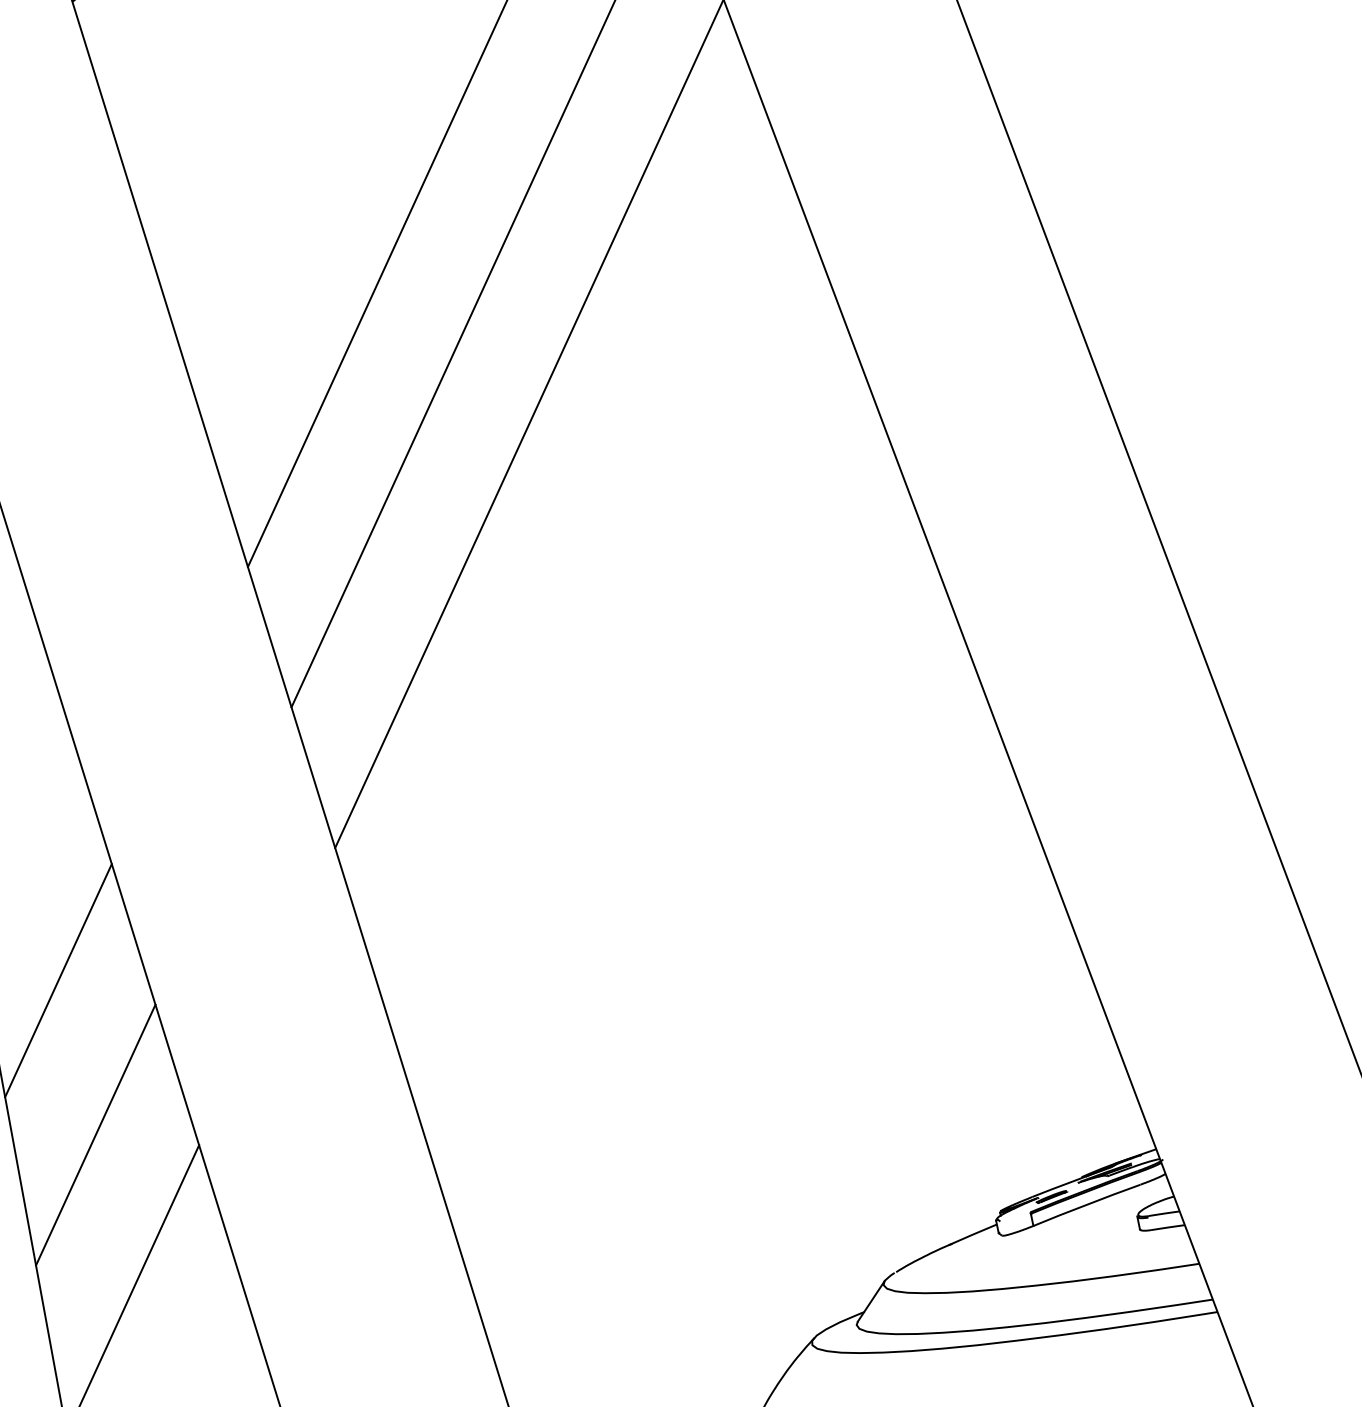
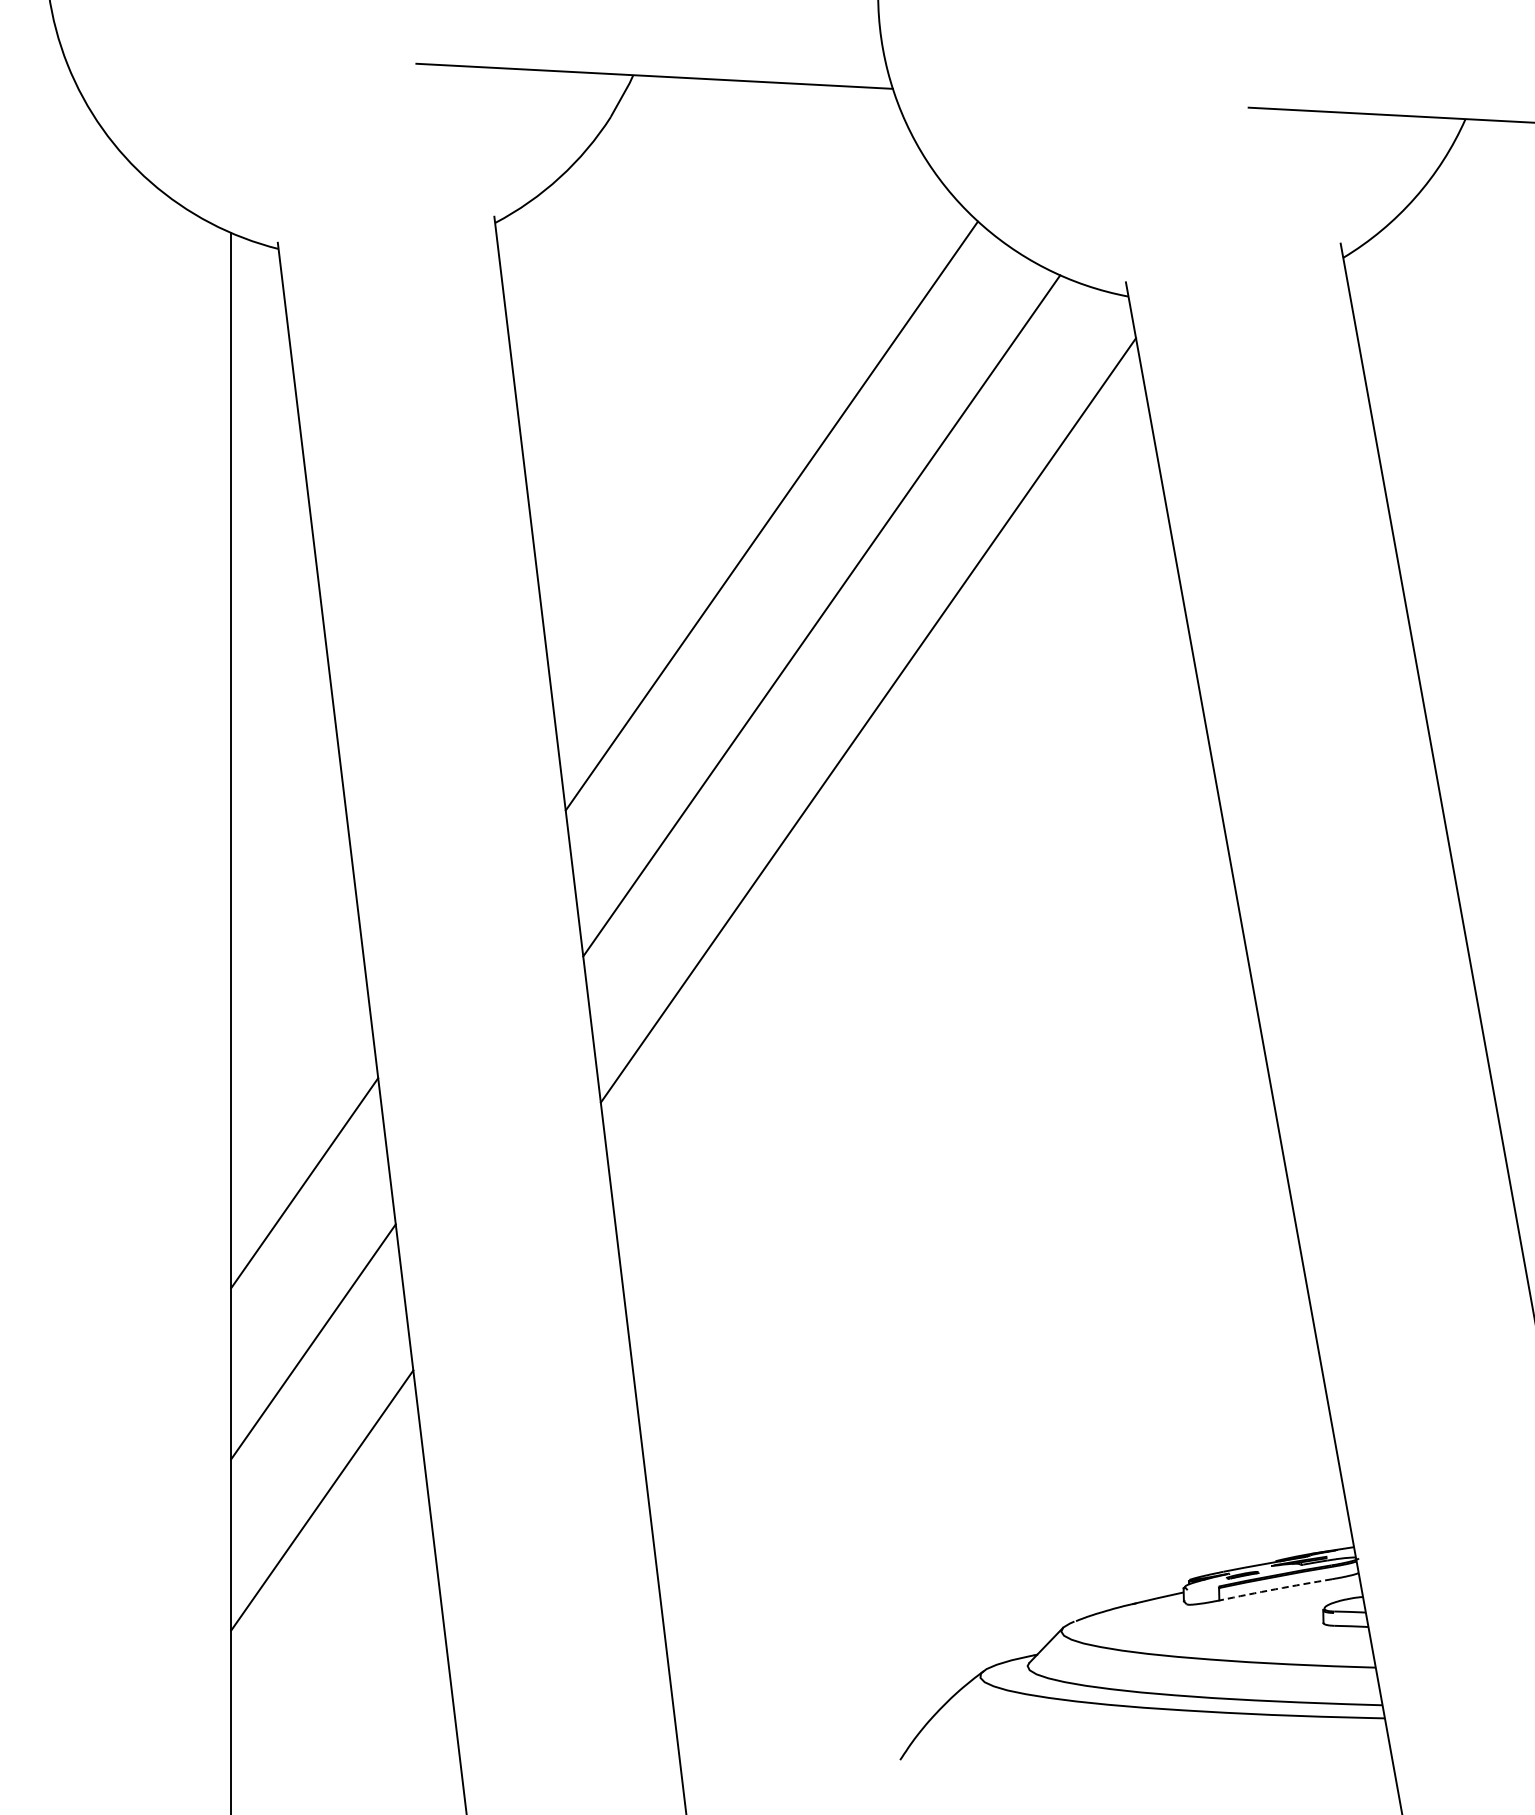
arc: (1086, 1205) -> (1275, 1589), solid -> dashed

